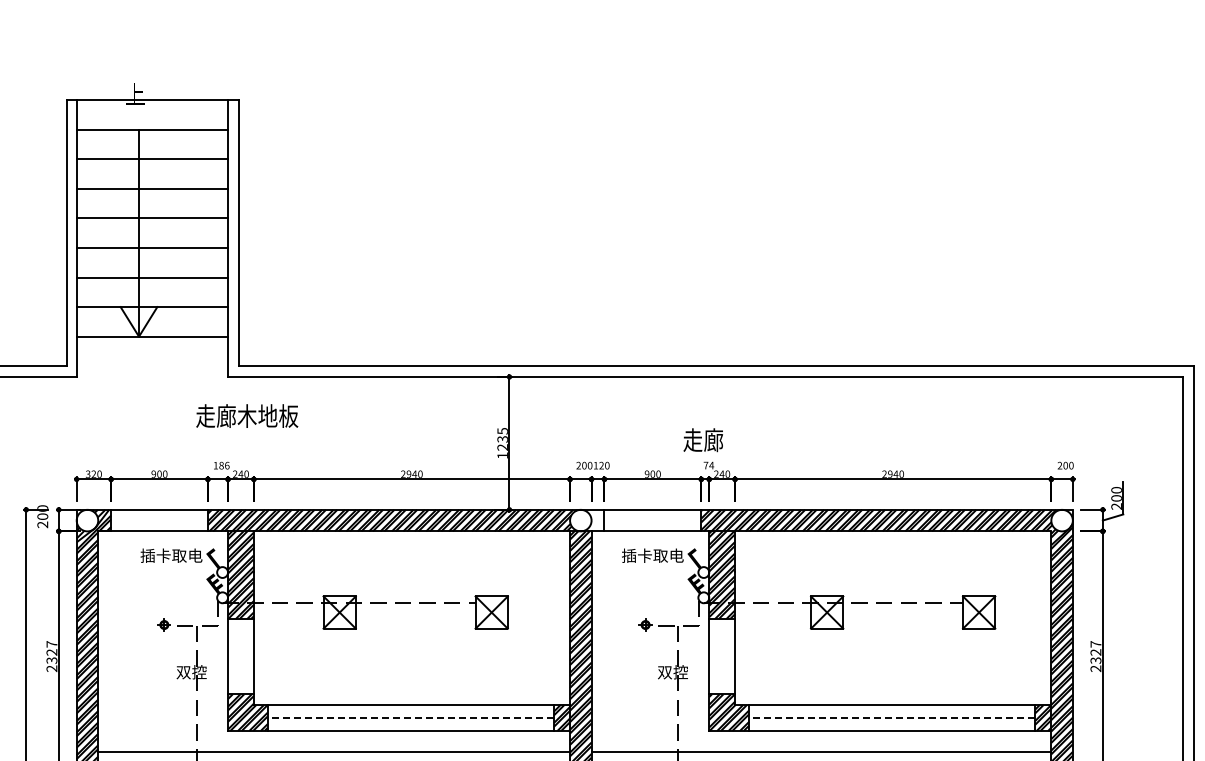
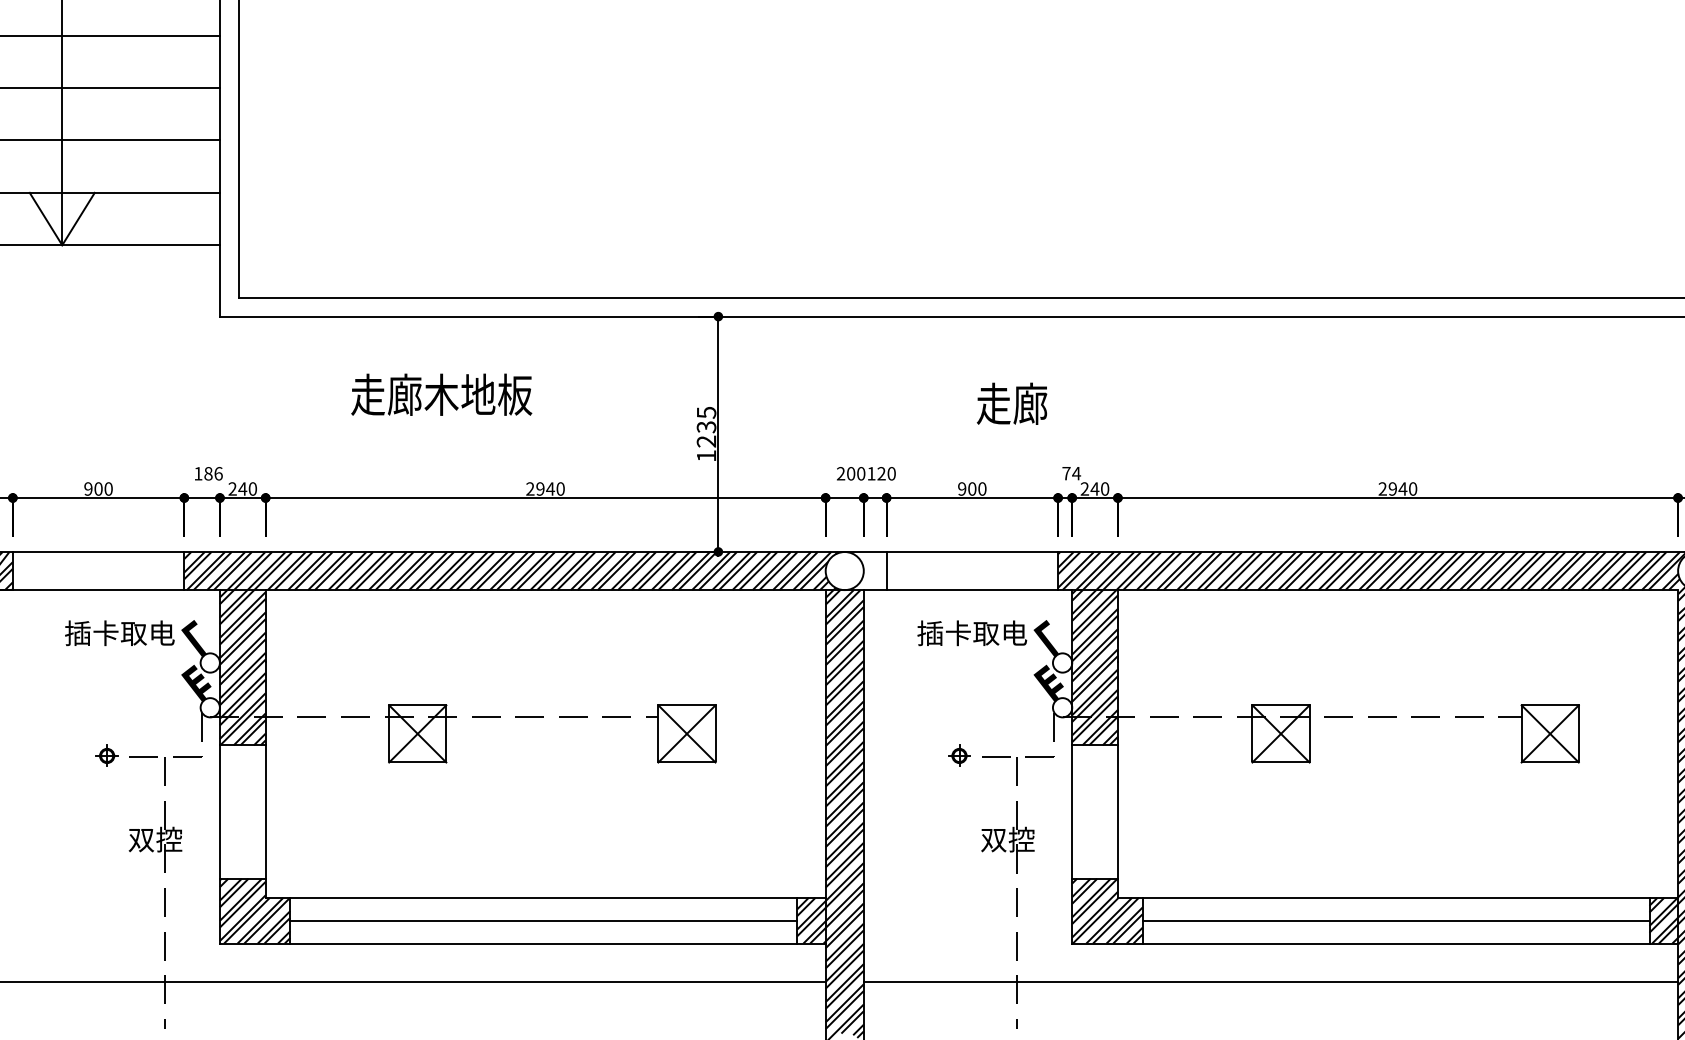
text: (247, 415) -> (442, 393), moved
text: (702, 440) -> (1010, 404), moved
line: (410, 718) -> (543, 921), dashed -> solid
line: (891, 718) -> (1394, 921), dashed -> solid

